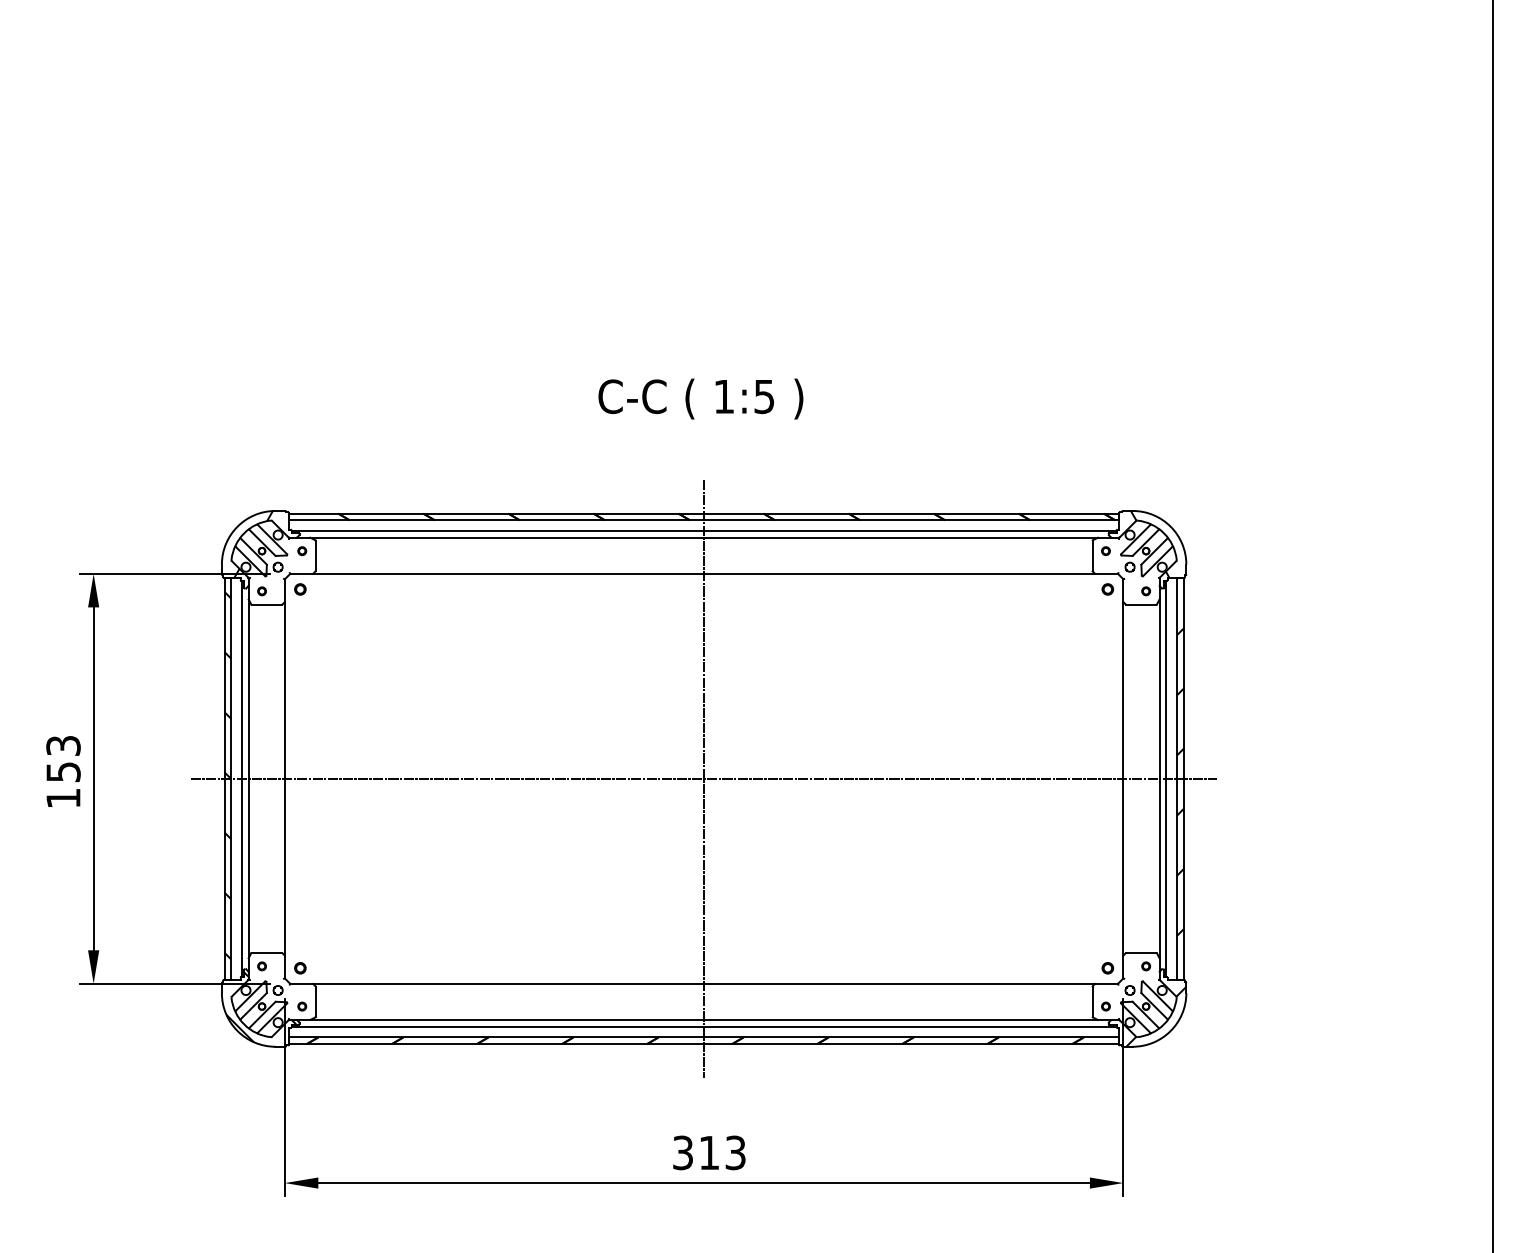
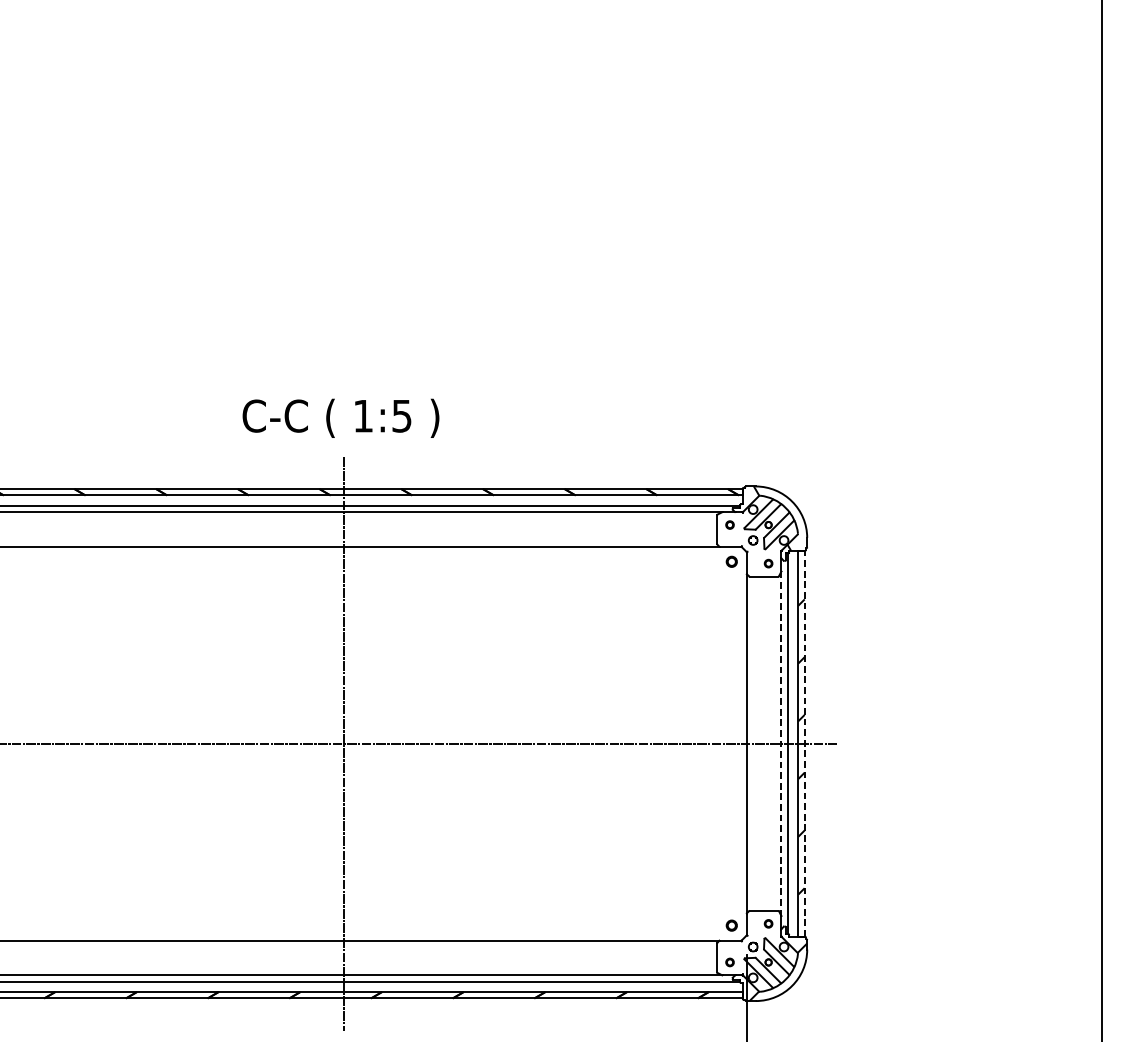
text: (700, 398) -> (340, 417), moved
line: (1159, 778) -> (781, 743), solid -> dashed
line: (1183, 778) -> (804, 743), solid -> dashed

